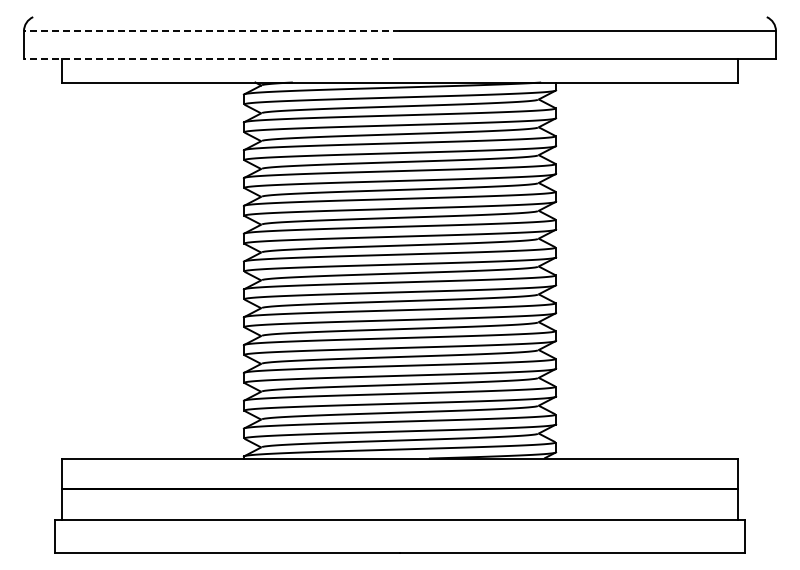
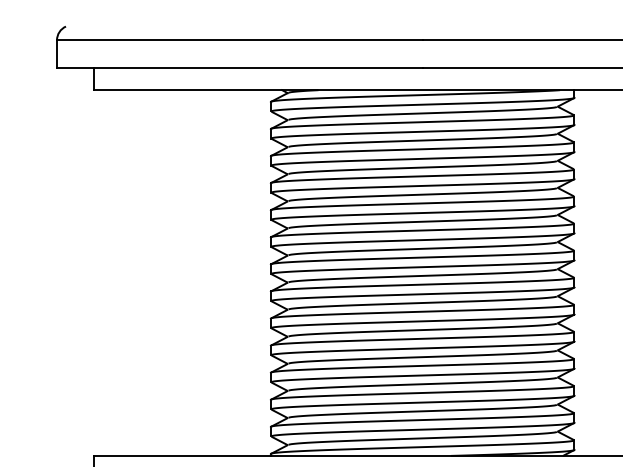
line: (211, 31) -> (239, 40), dashed -> solid
line: (211, 59) -> (239, 67), dashed -> solid

